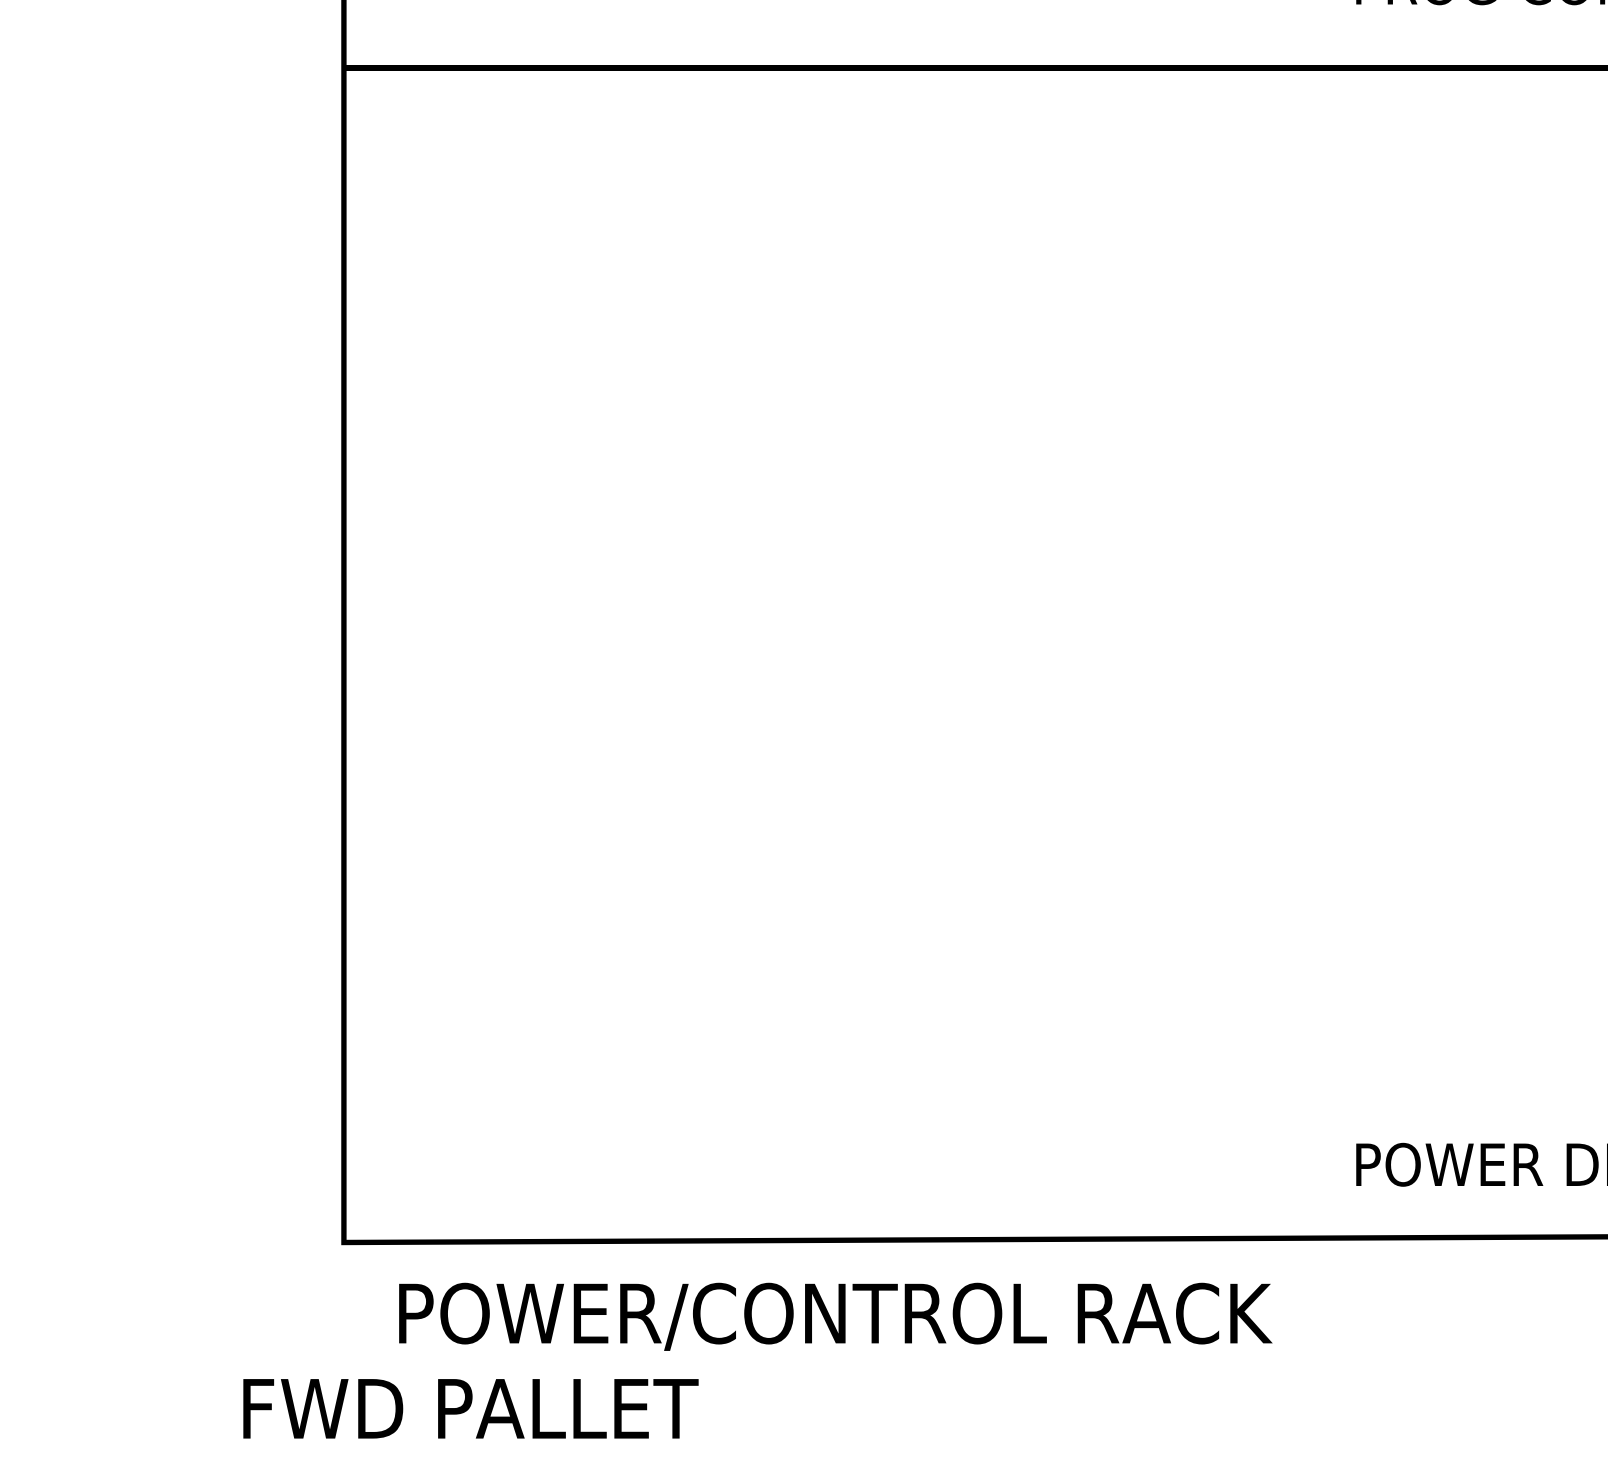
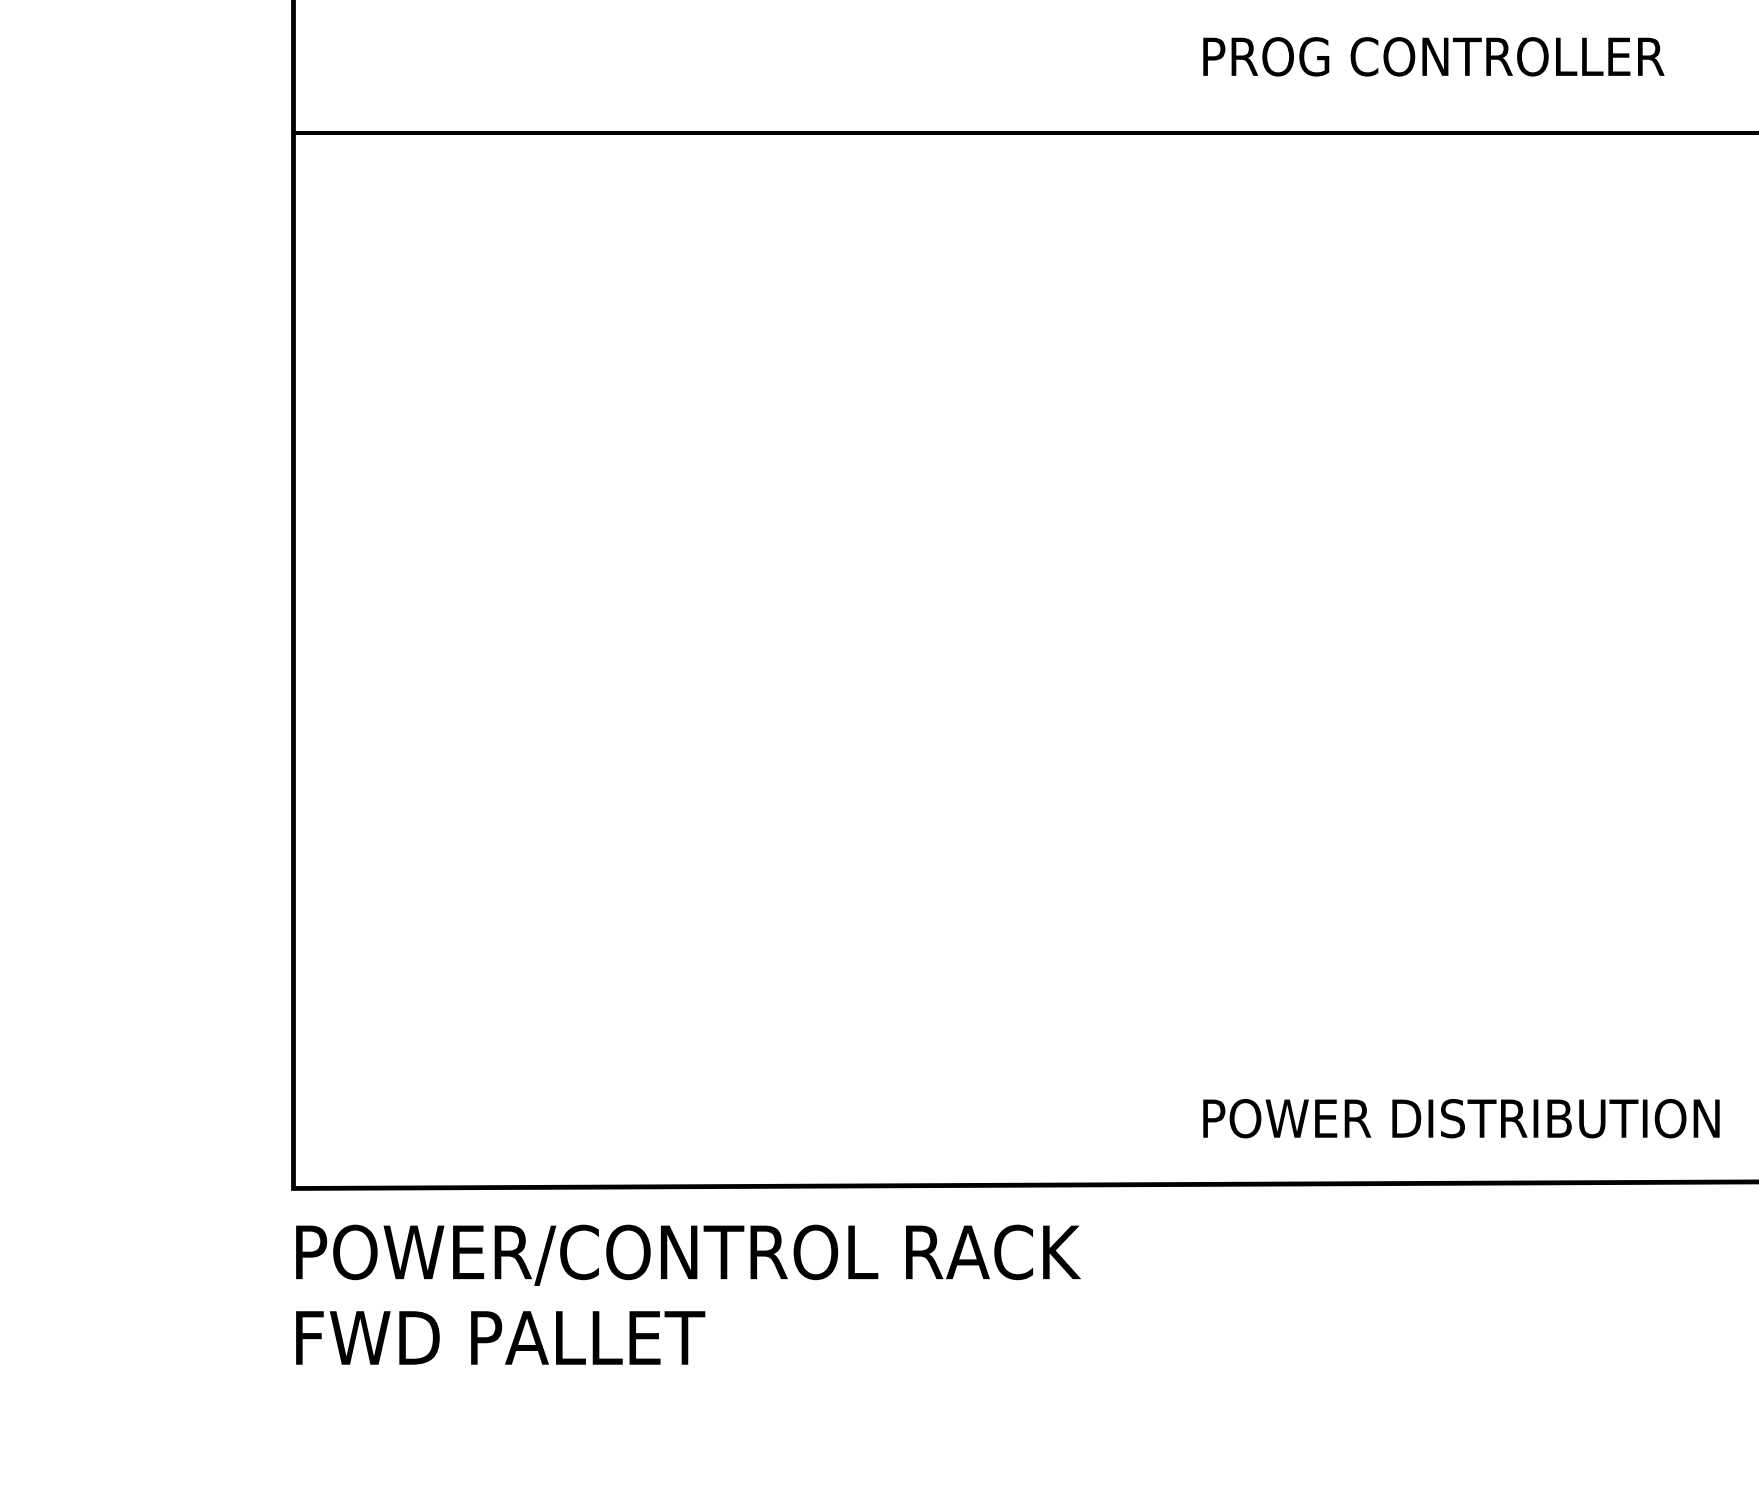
text: (835, 1315) -> (688, 1254), moved
text: (470, 1408) -> (500, 1337), moved

